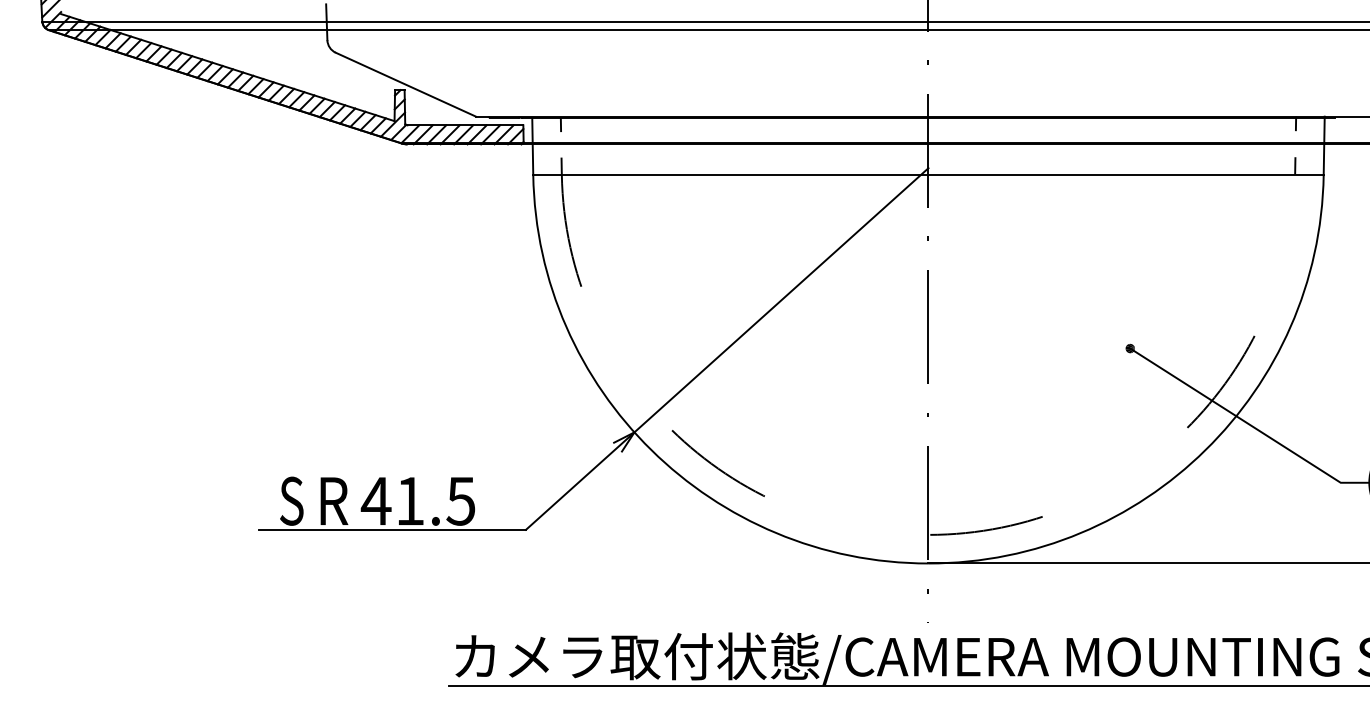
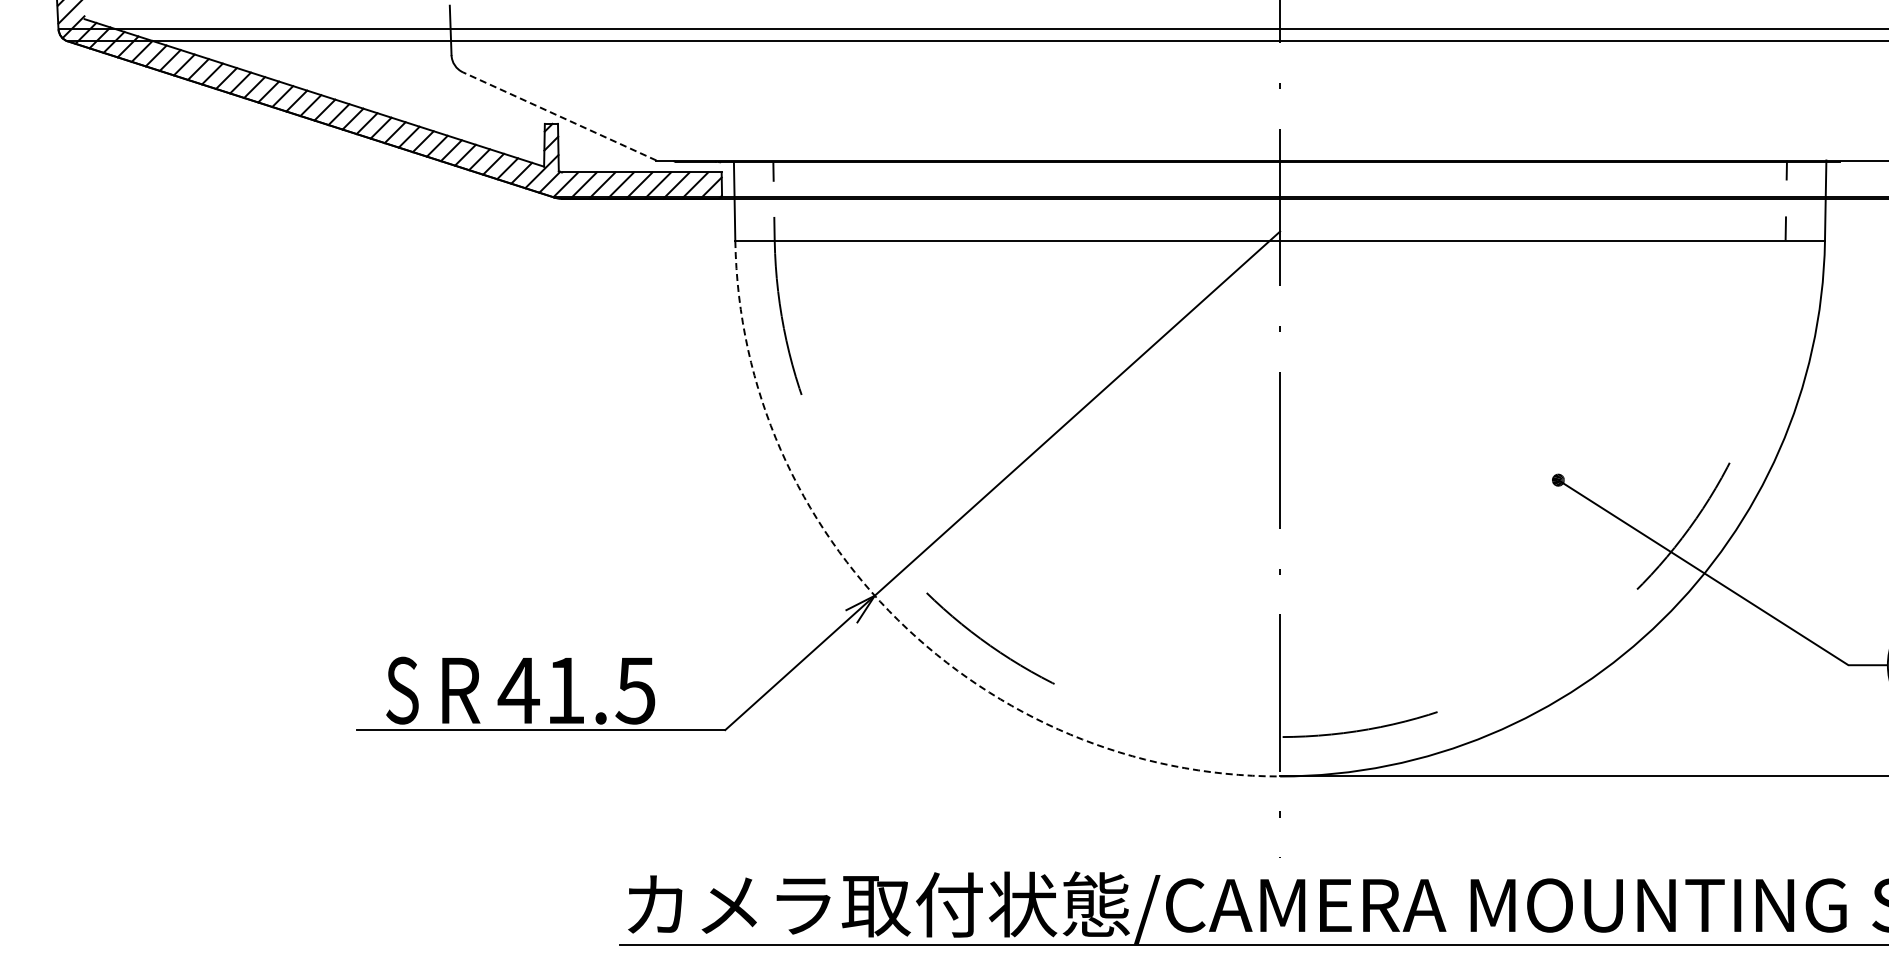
line: (405, 84) -> (559, 116), solid -> dashed
arc: (651, 450) -> (898, 620), solid -> dashed

